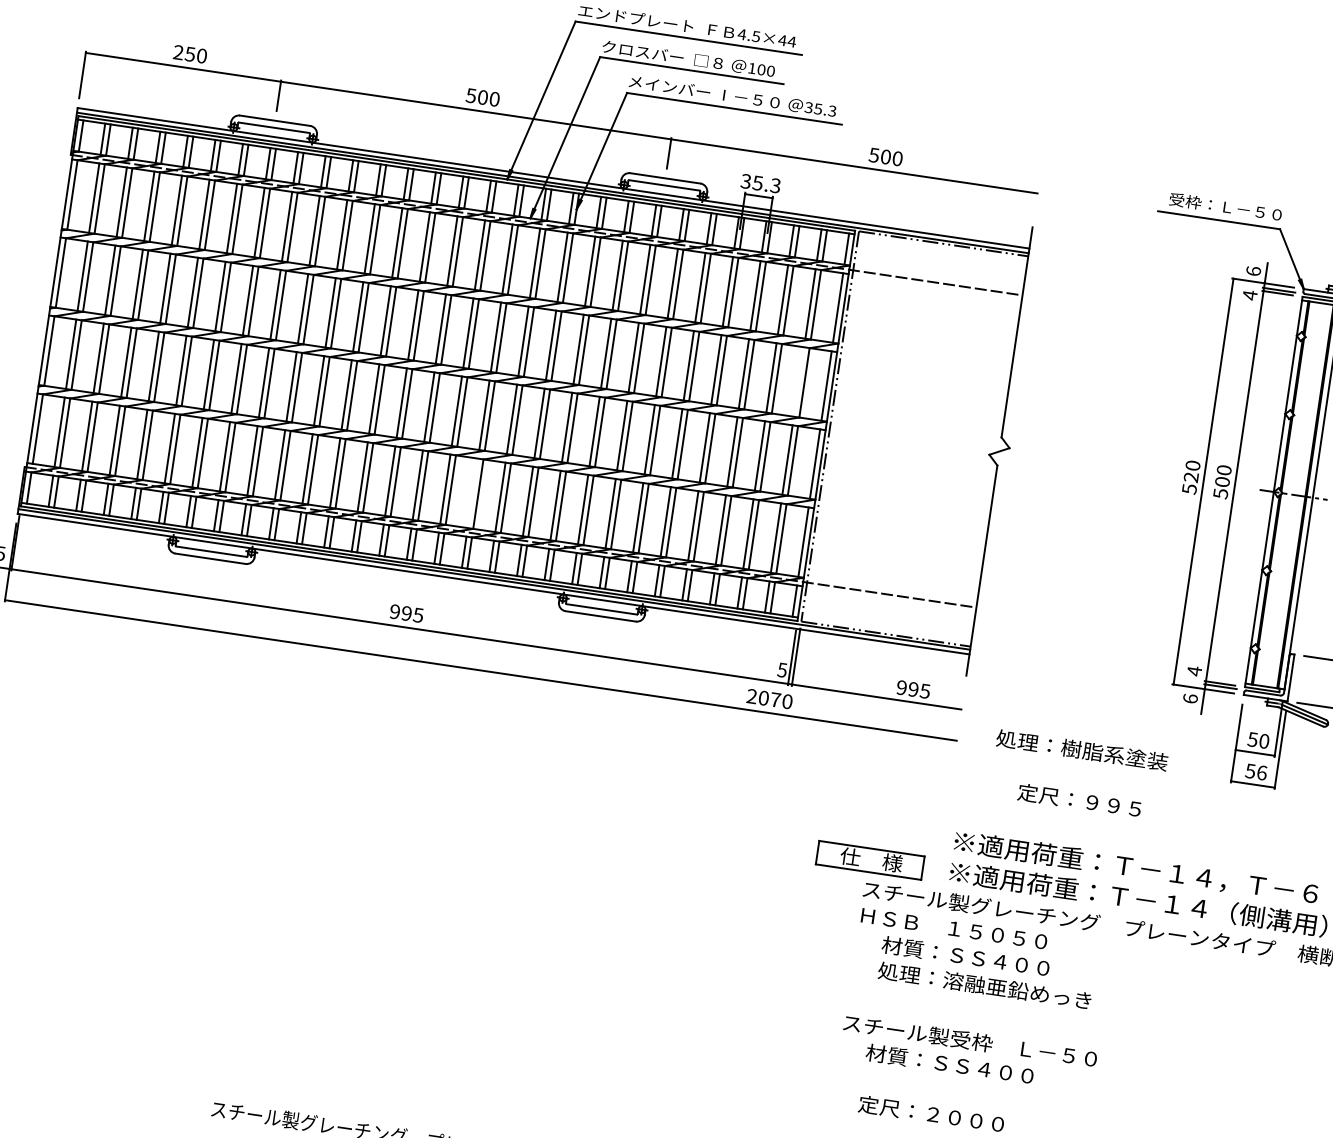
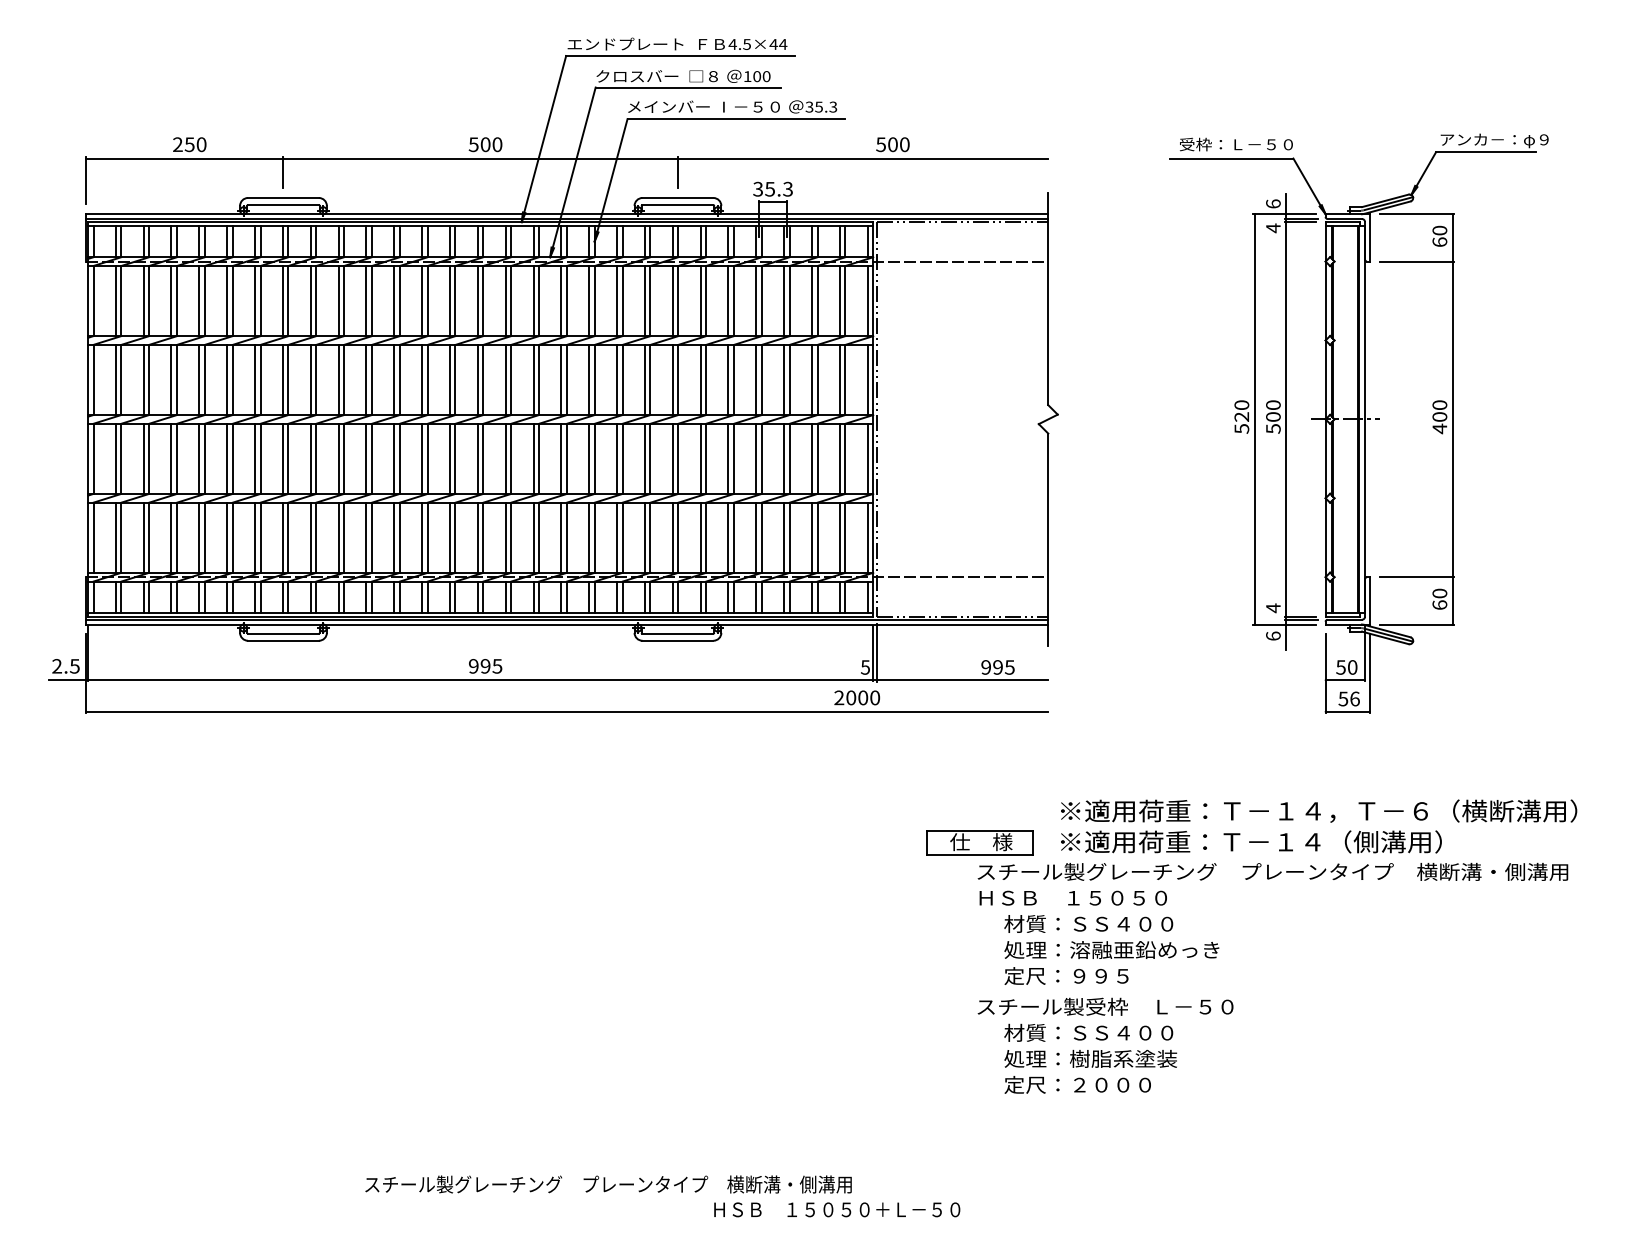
line: (798, 381) -> (839, 379), added
line: (472, 493) -> (533, 537), added
text: (776, 699) -> (863, 697), 2070 -> 2000
text: (1081, 749) -> (1090, 1058), moved
text: (1079, 800) -> (1066, 975), moved

